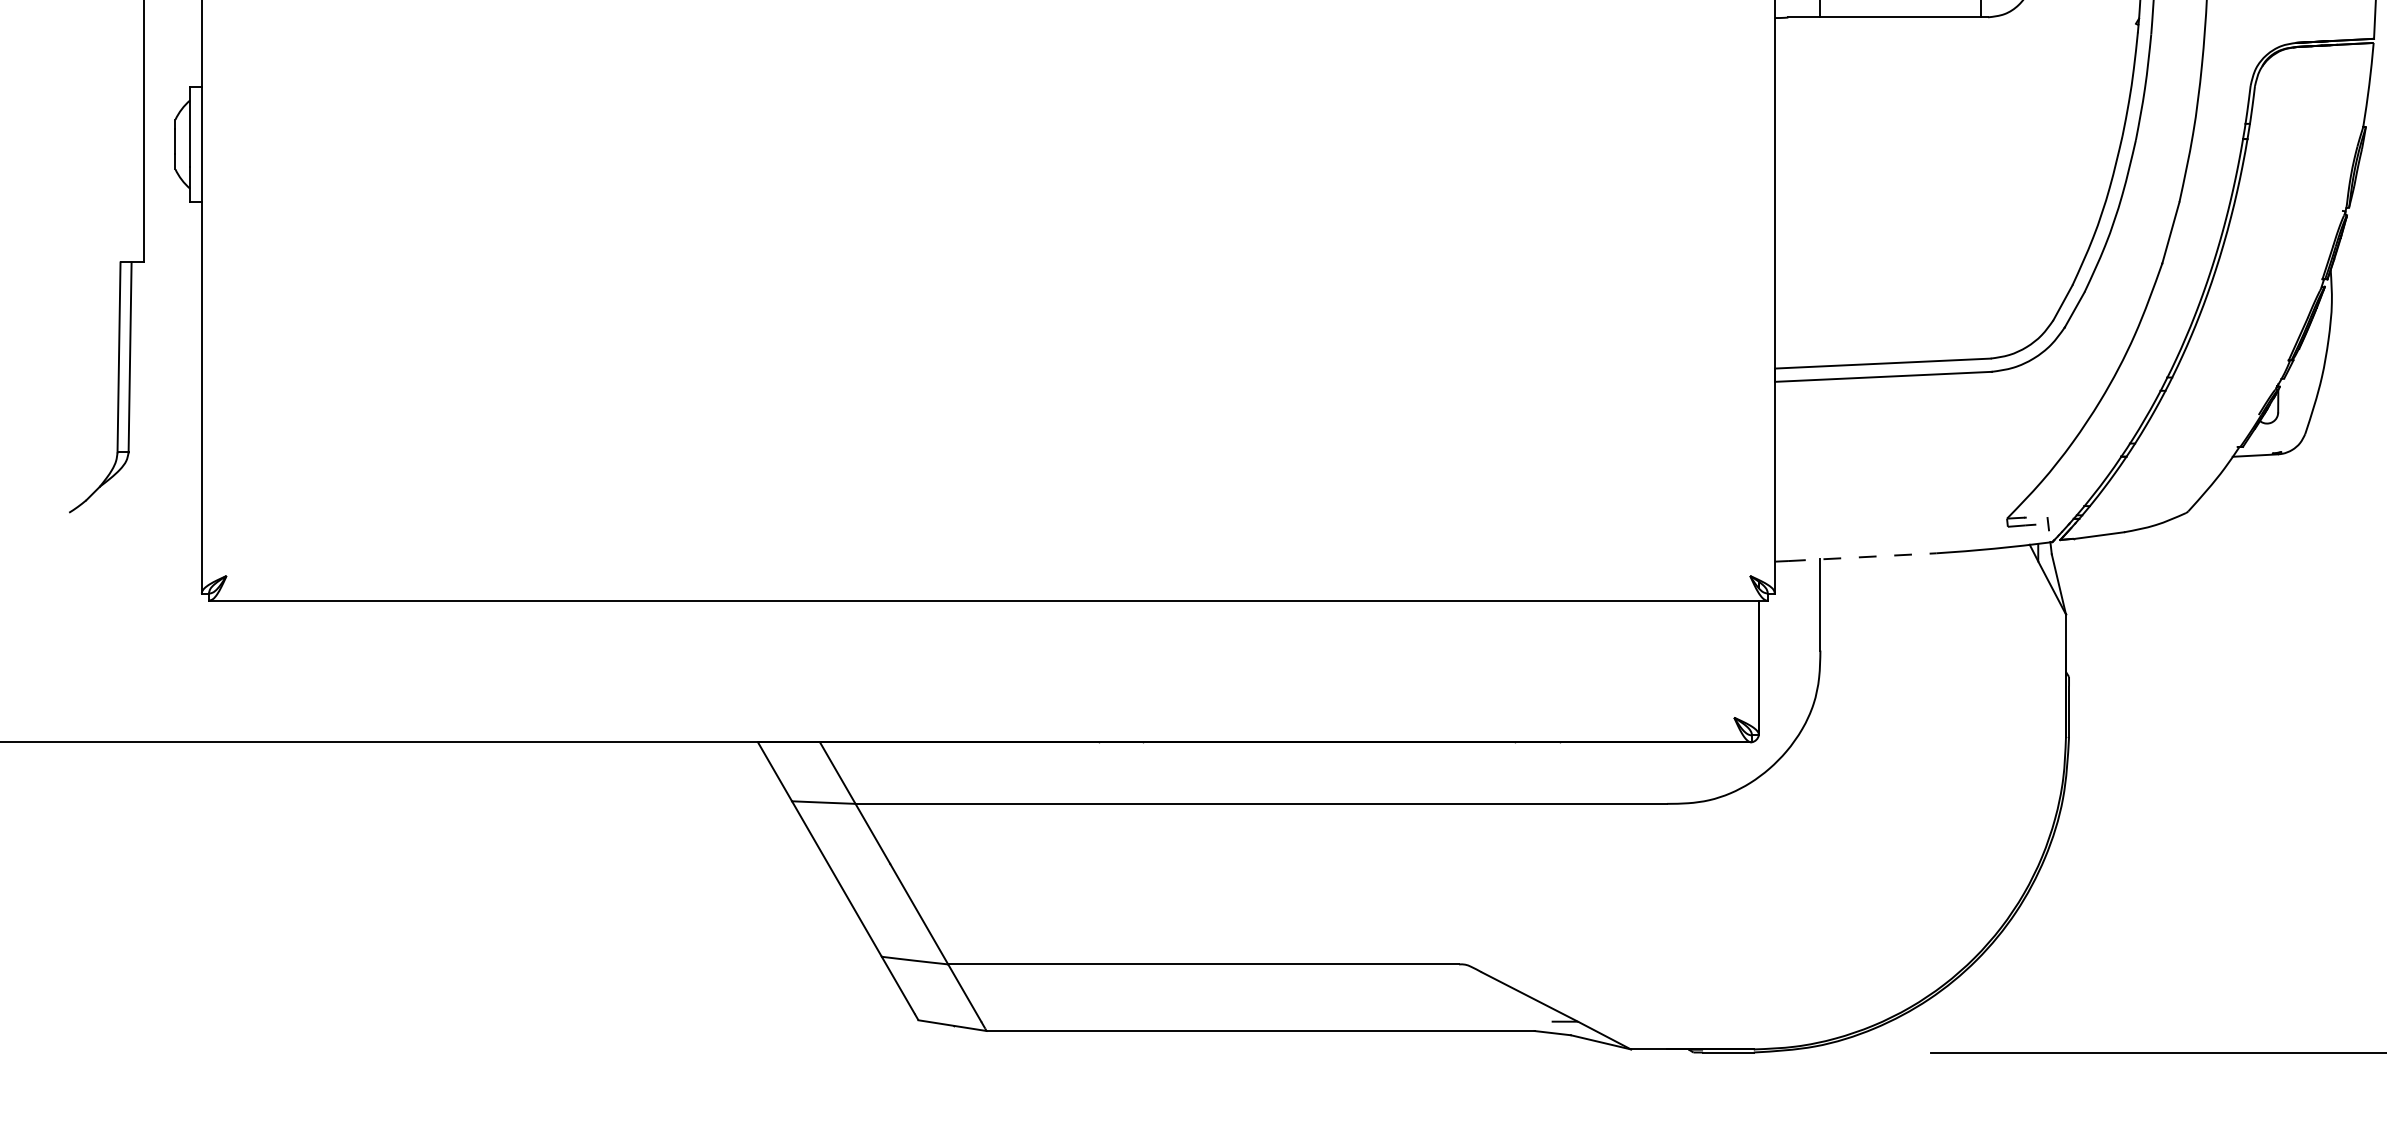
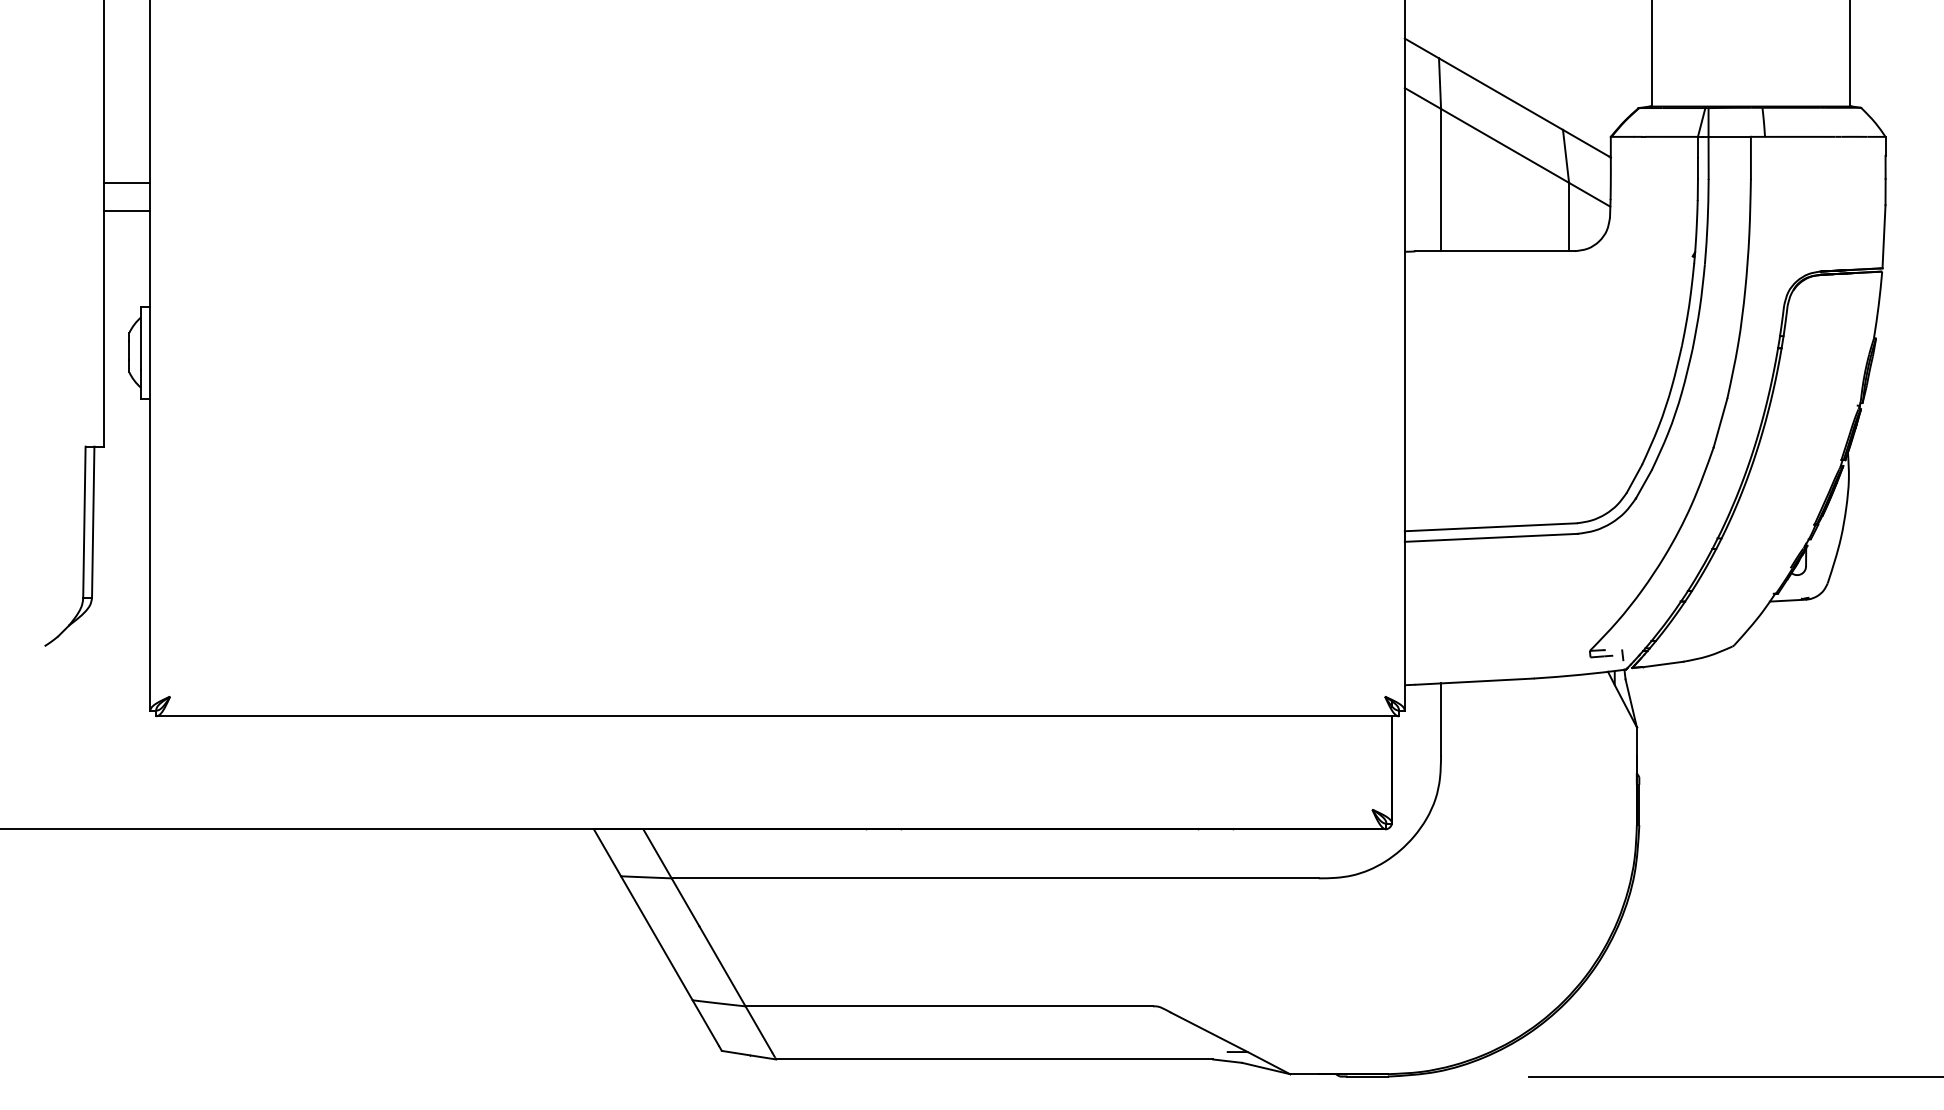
line: (1863, 556) -> (1475, 681), dashed -> solid

